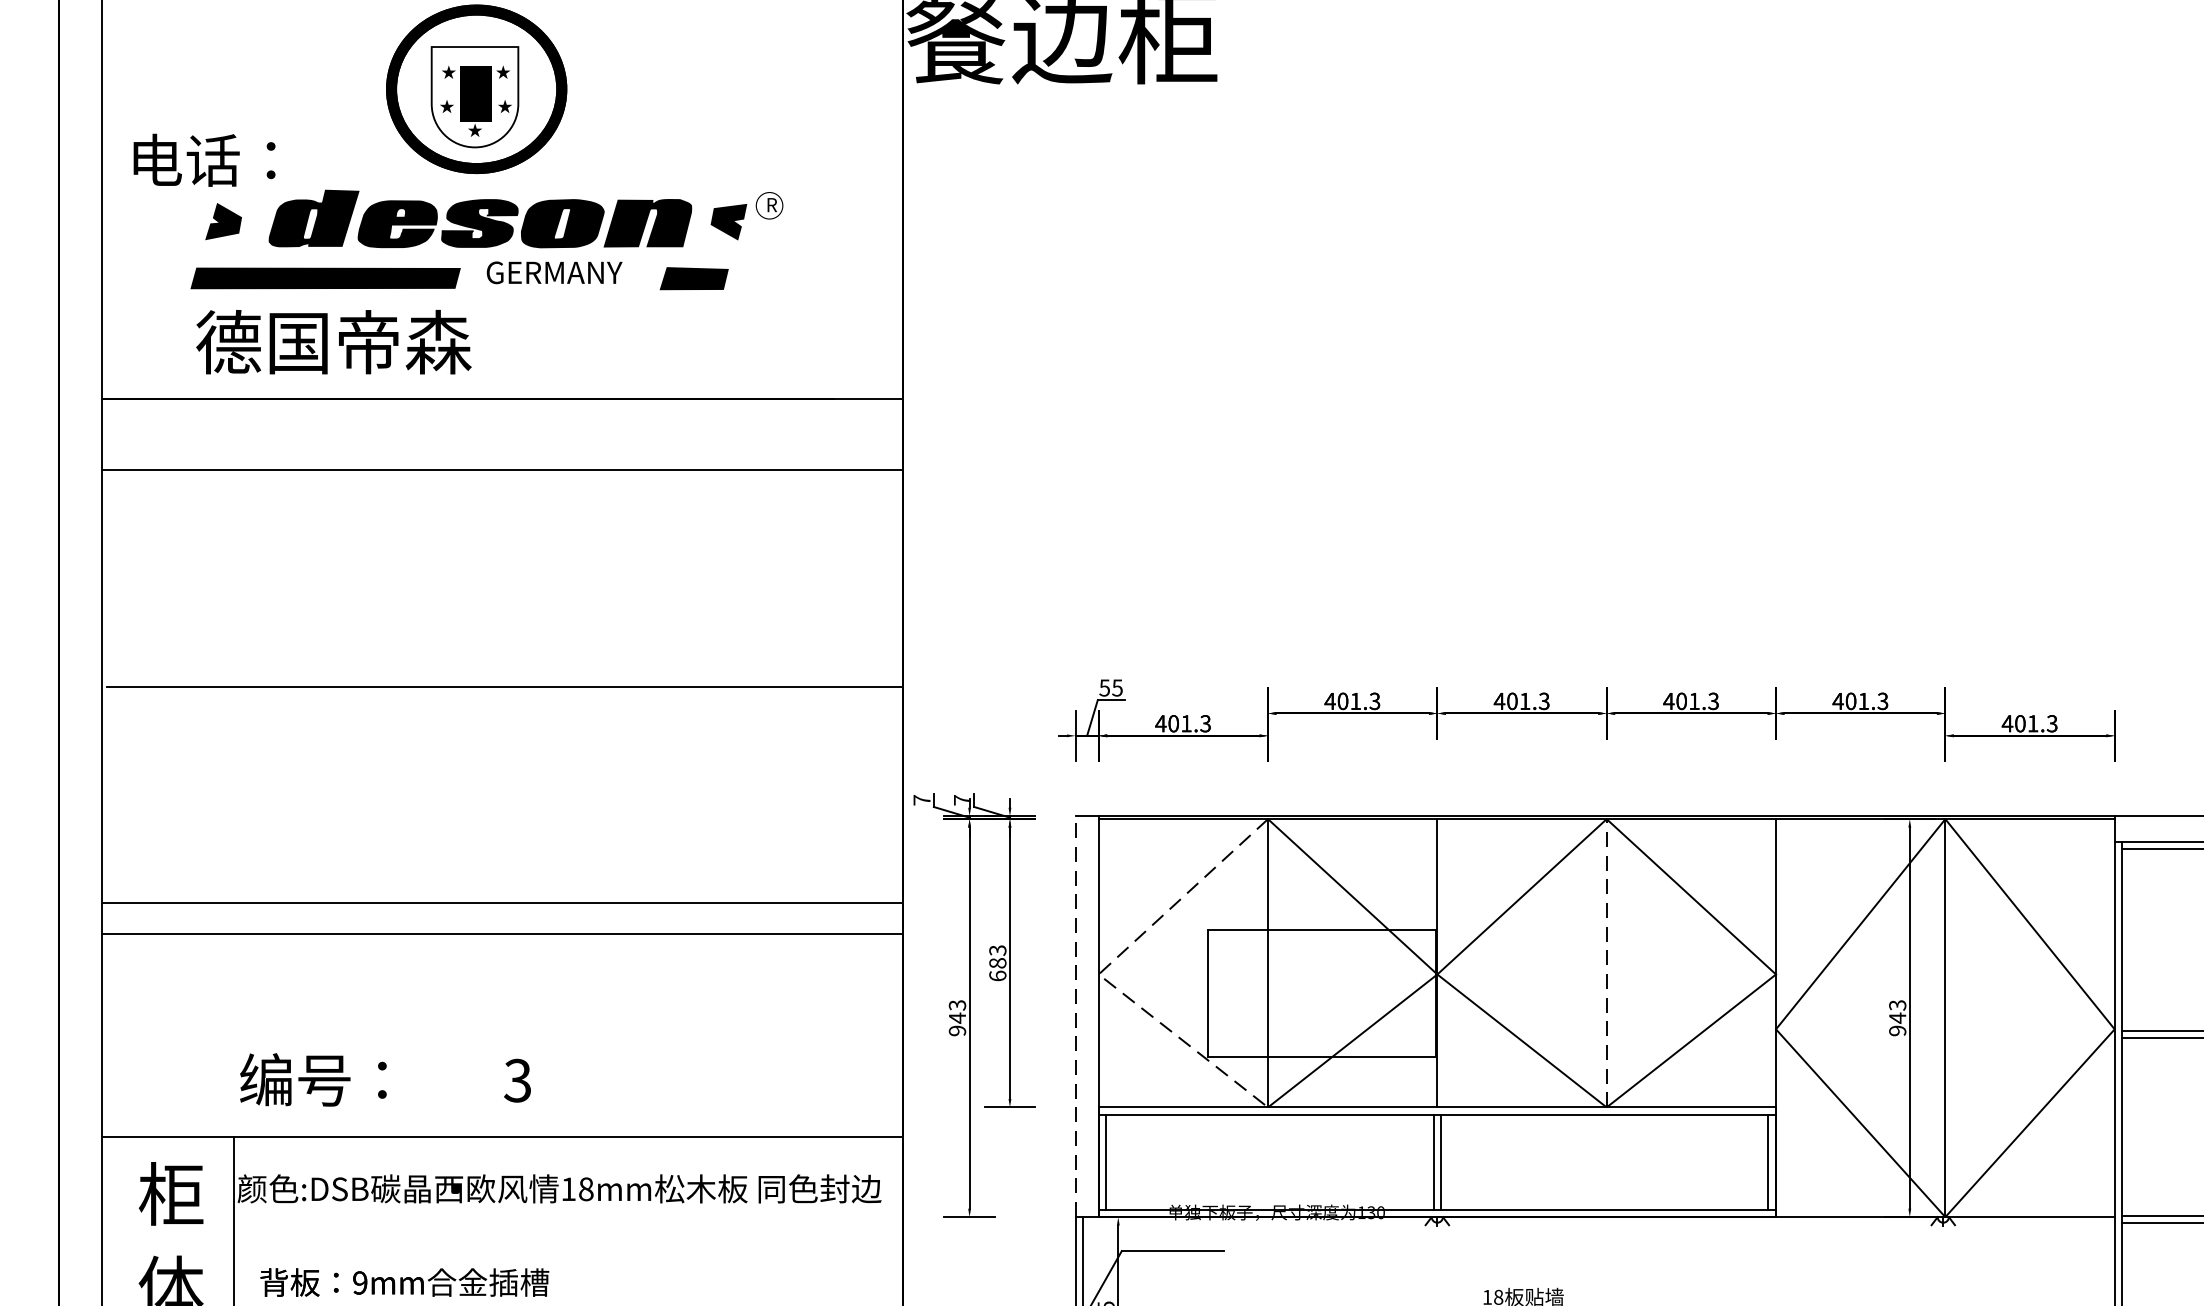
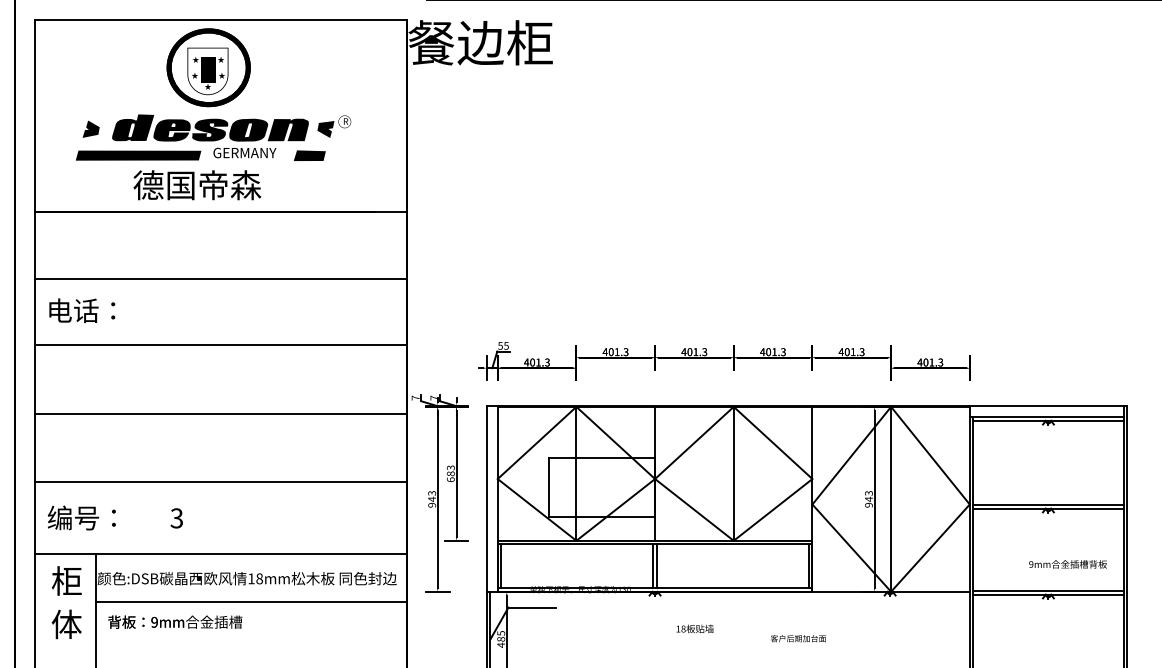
text: (204, 159) -> (82, 310), moved
text: (334, 342) -> (197, 185), moved
line: (502, 469) -> (220, 278), moved
line: (502, 902) -> (220, 413), moved
line: (502, 934) -> (220, 482), moved
line: (1606, 962) -> (733, 473), dashed -> solid
line: (1102, 971) -> (499, 477), dashed -> solid
line: (1074, 1016) -> (486, 498), dashed -> solid
text: (383, 1078) -> (114, 517), moved
line: (568, 1240) -> (251, 602), added

